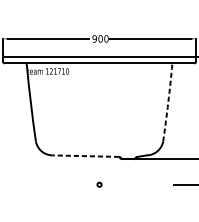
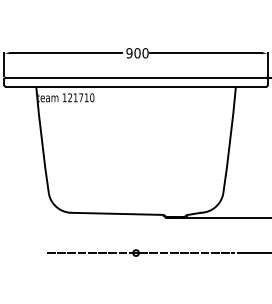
arc: (168, 102) -> (230, 140), dashed -> solid
line: (85, 155) -> (117, 213), dashed -> solid
line: (102, 185) -> (140, 253), added

